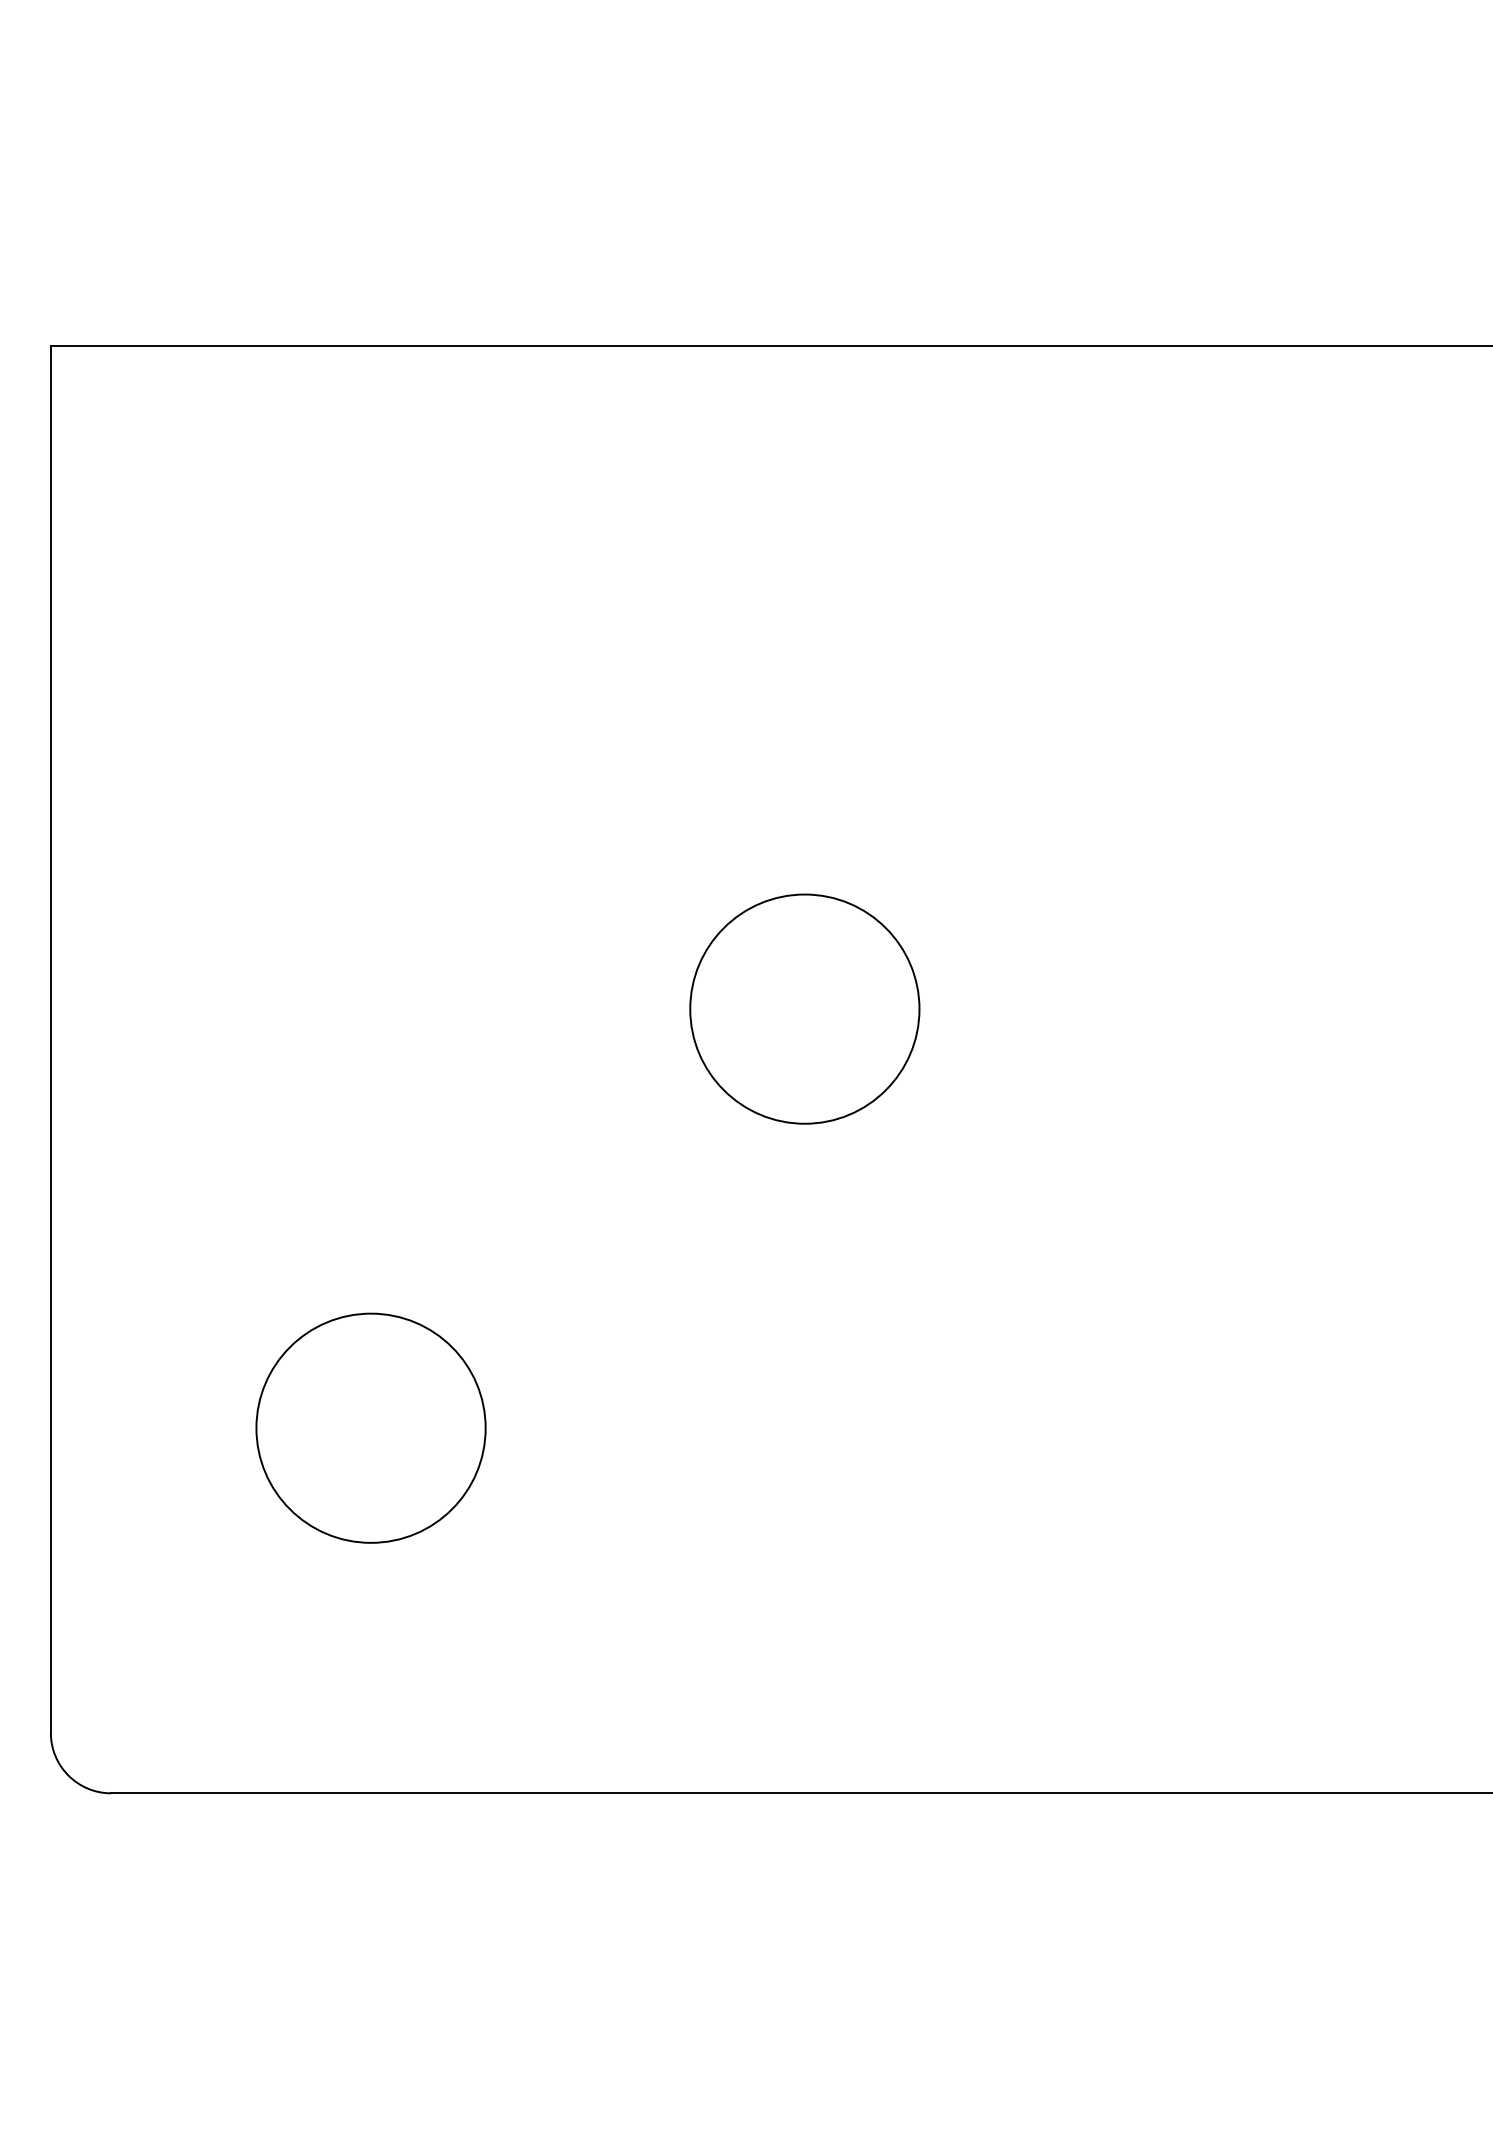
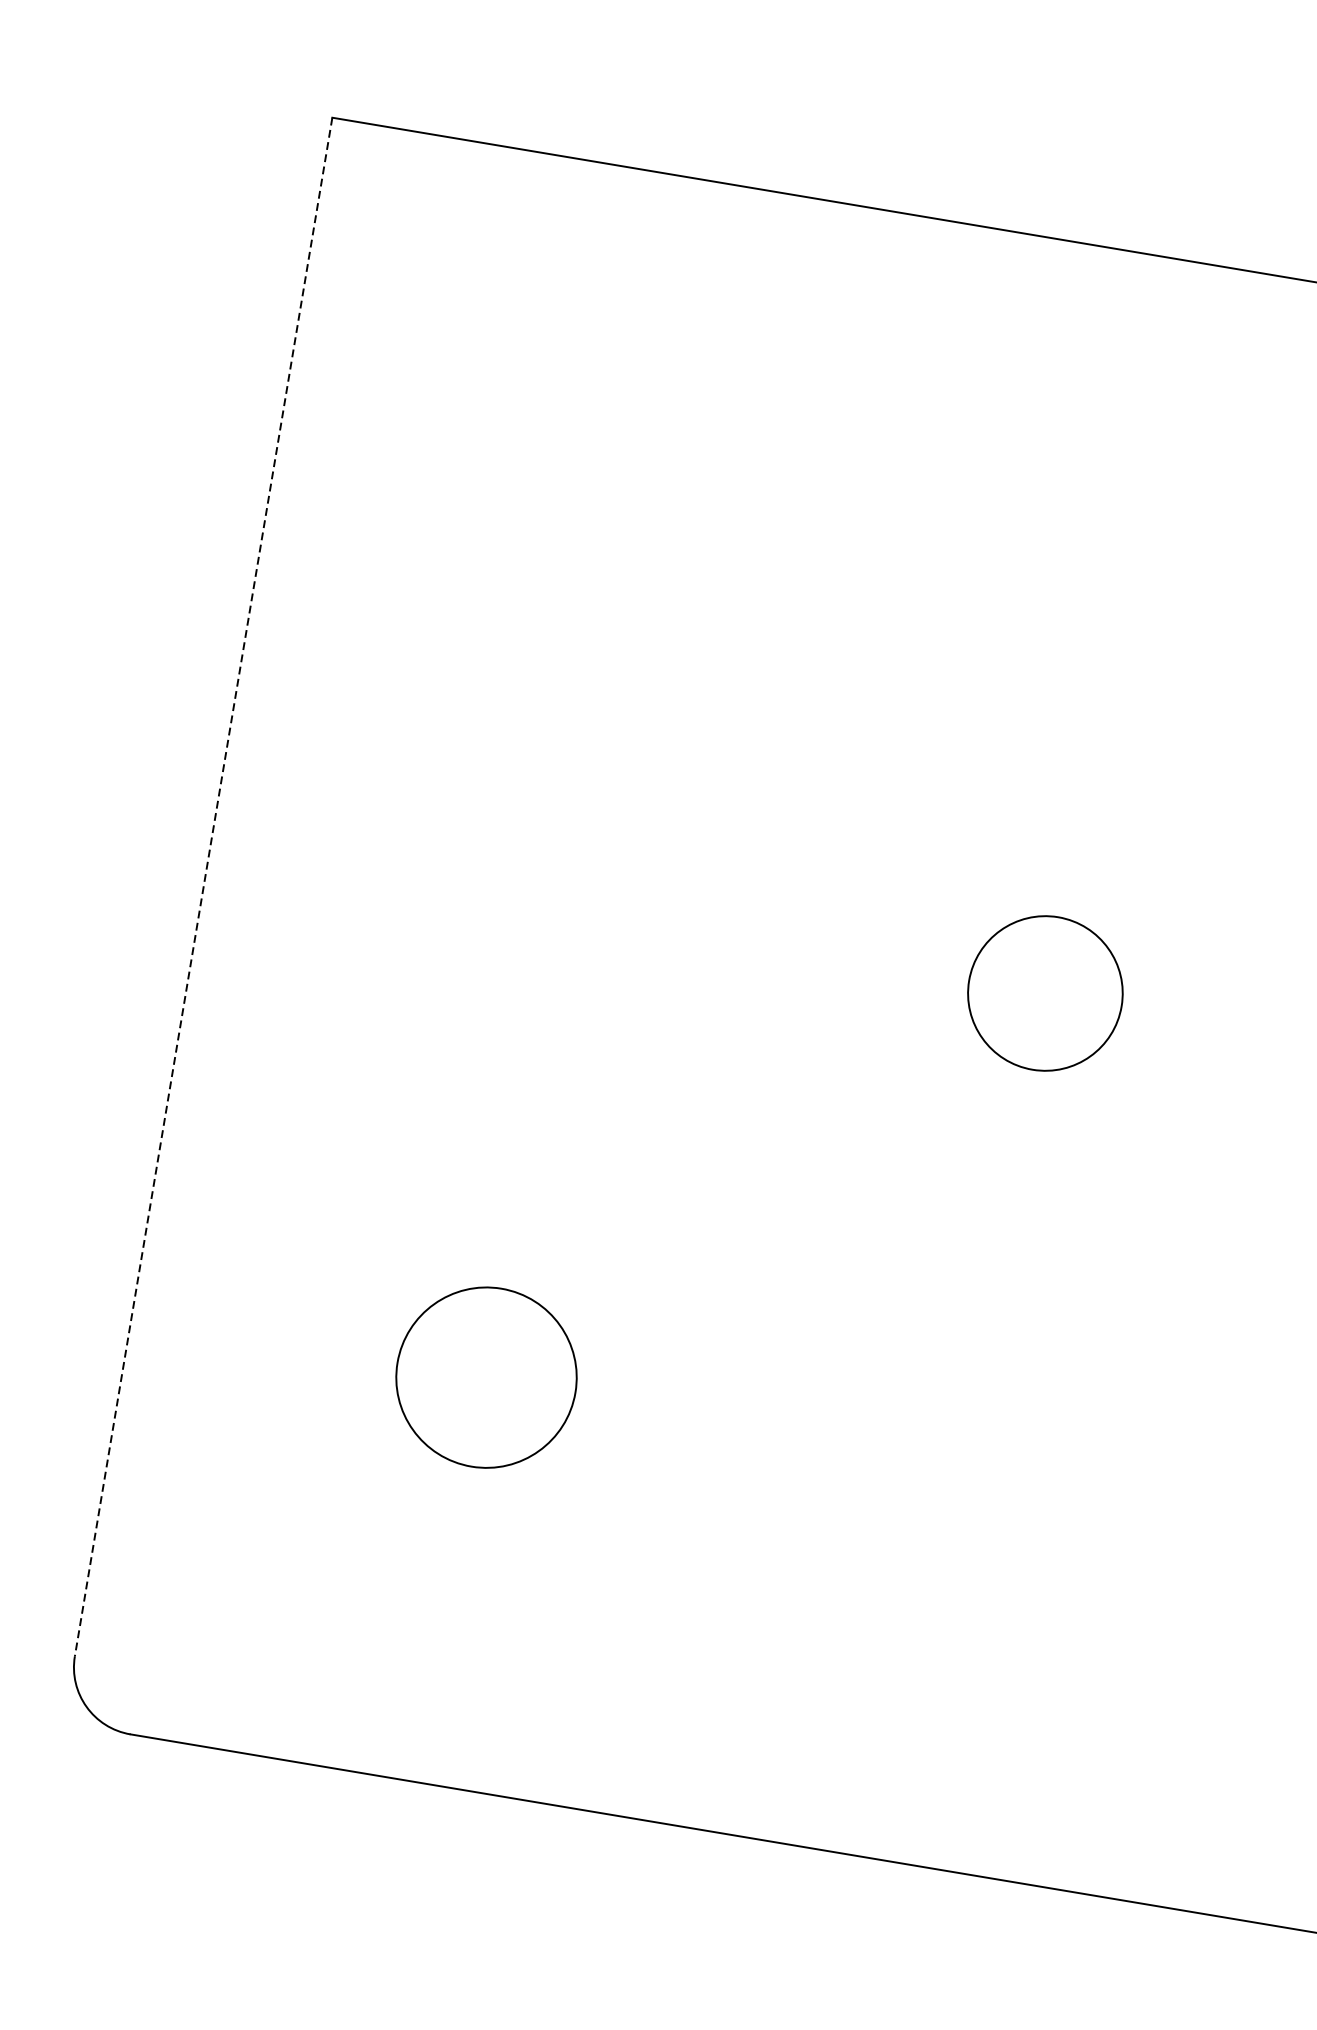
circle: (804, 1008) -> (1045, 992), size x0.6
line: (50, 1039) -> (203, 887), solid -> dashed
circle: (370, 1427) -> (486, 1376), size x0.7

